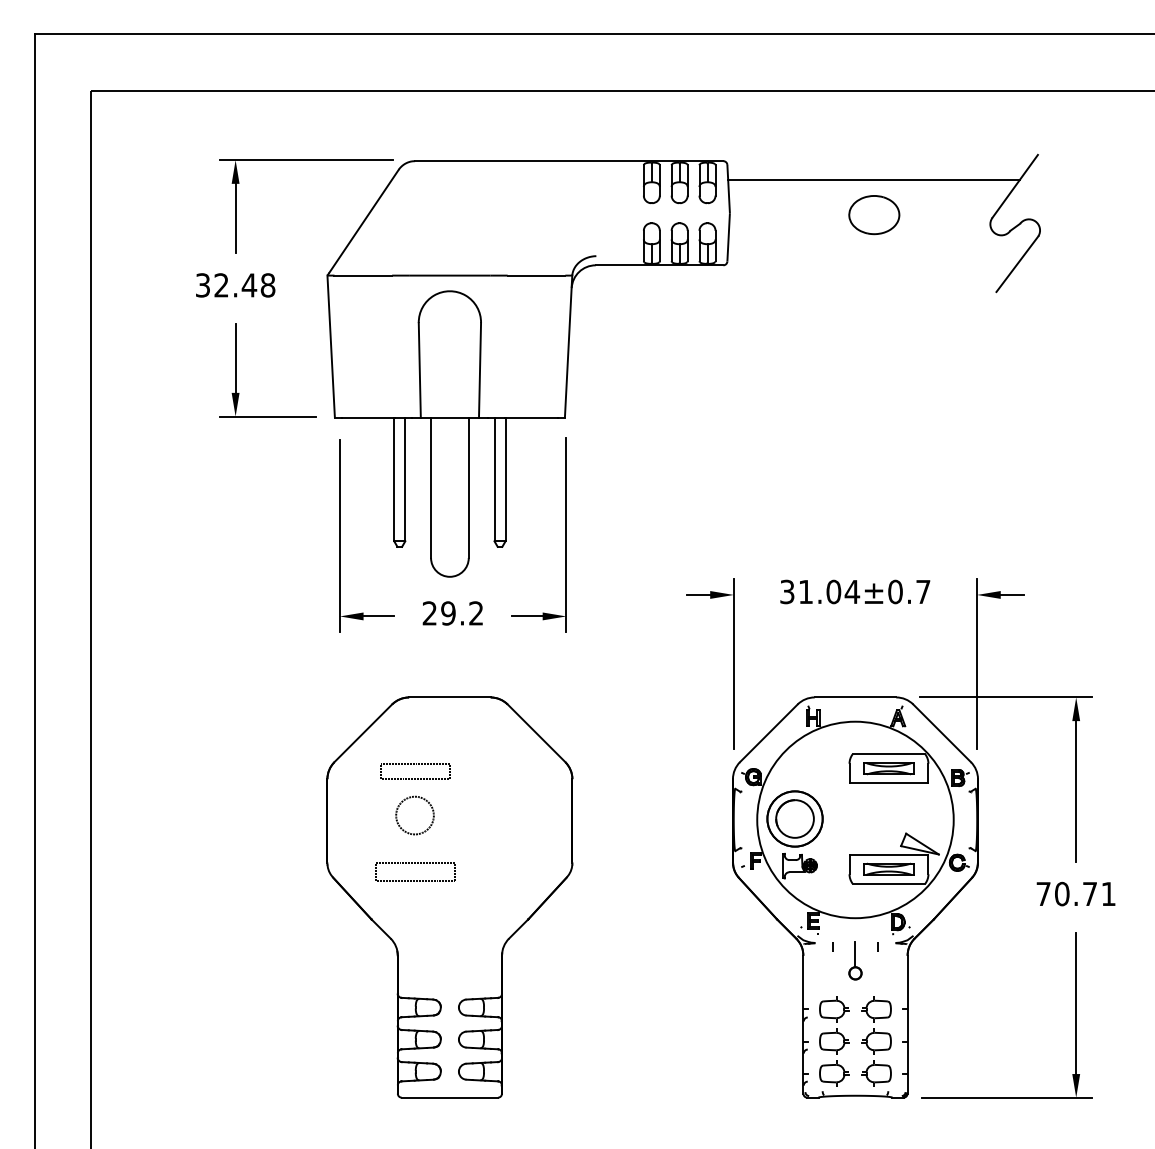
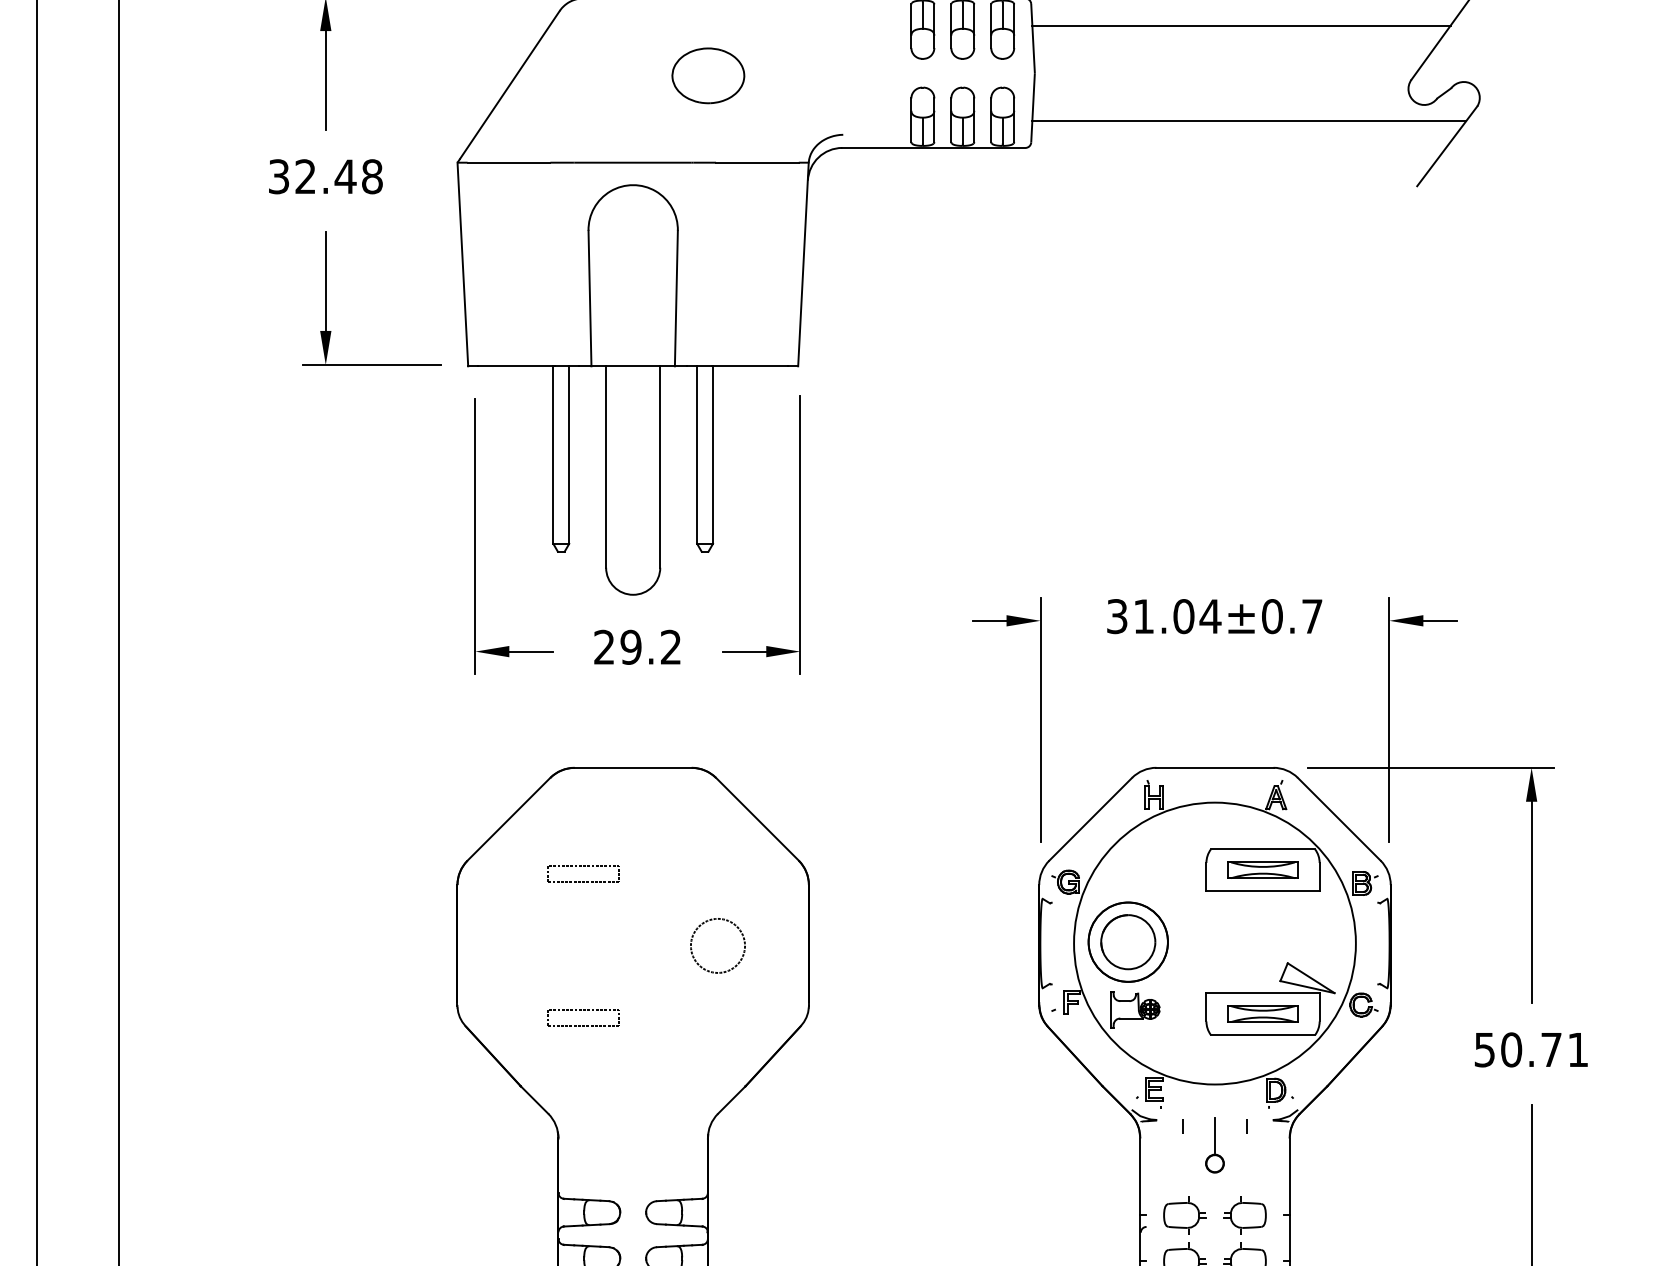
part: (874, 215) -> (708, 76), moved
line: (879, 246) -> (1249, 120), added
part: (414, 771) -> (582, 874), size x0.71
circle: (414, 815) -> (717, 945), moved
part: (414, 871) -> (582, 1017), size x0.62
text: (1043, 894) -> (1484, 1050), 70.71 -> 50.71

